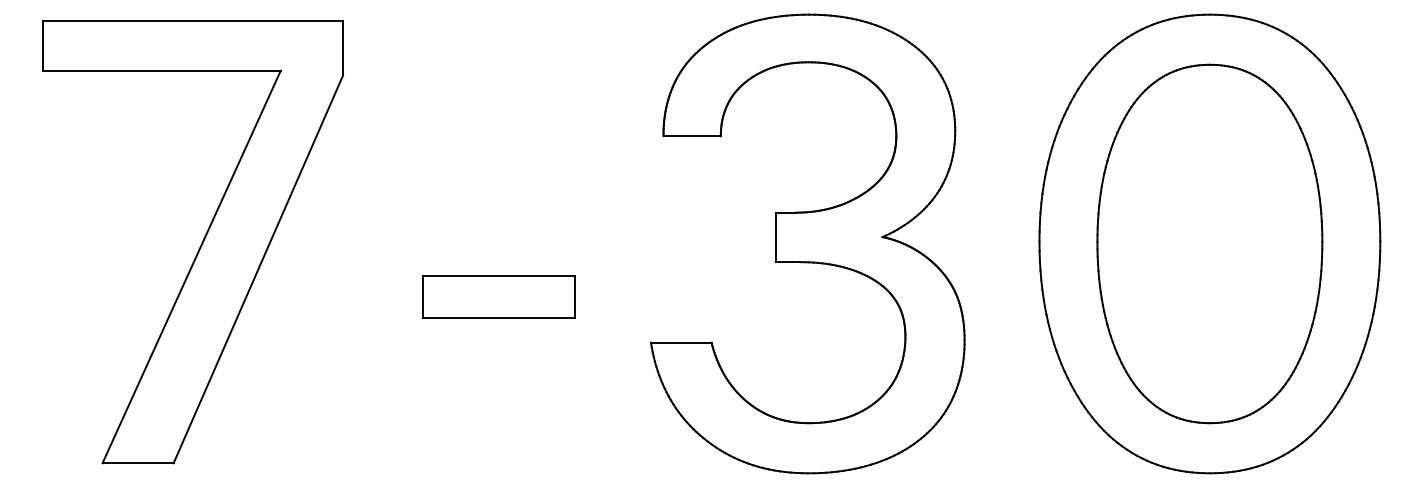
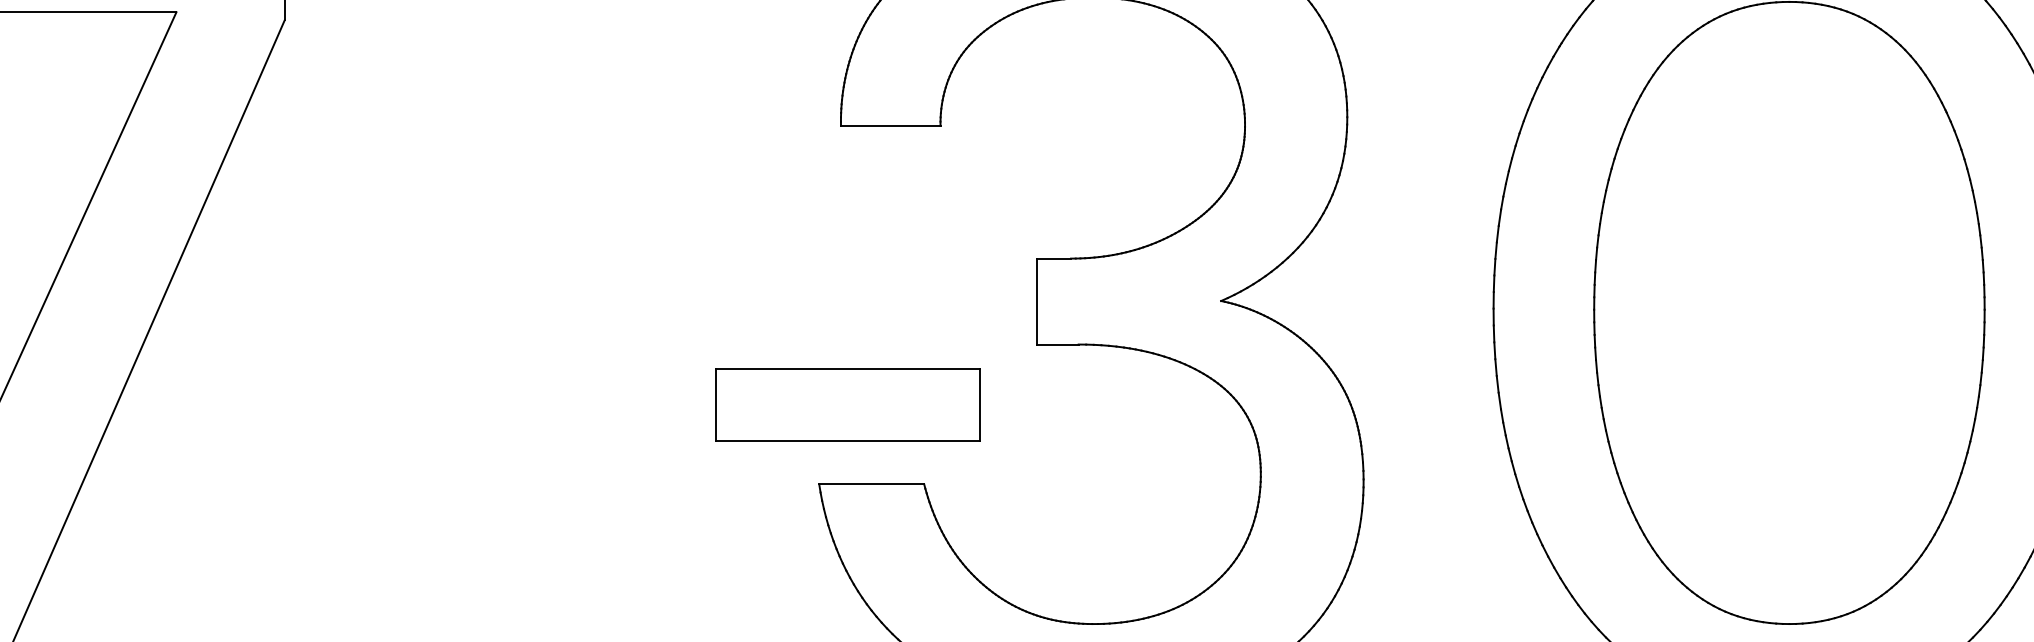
part: (498, 296) -> (847, 404), moved

